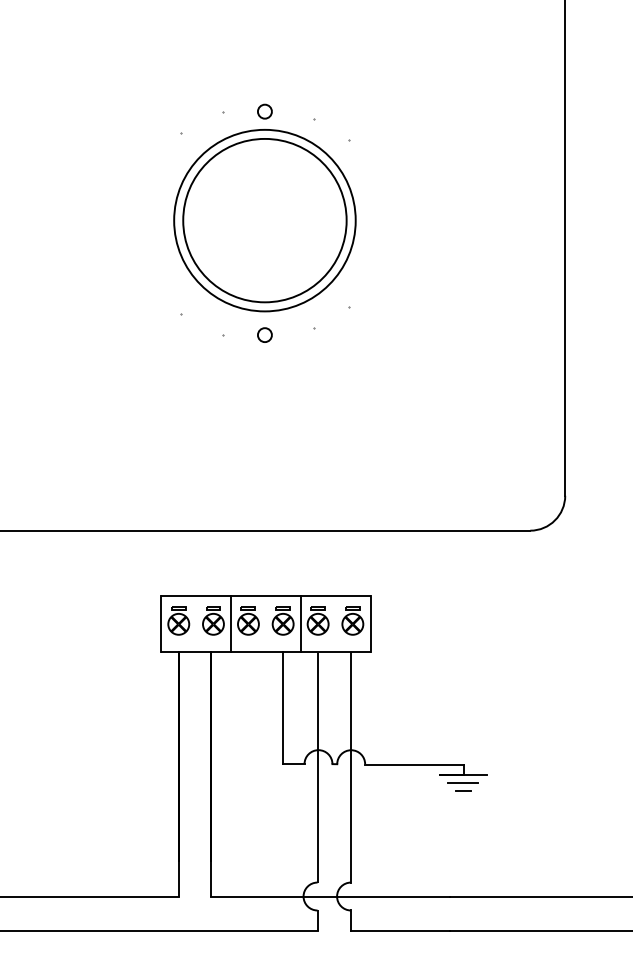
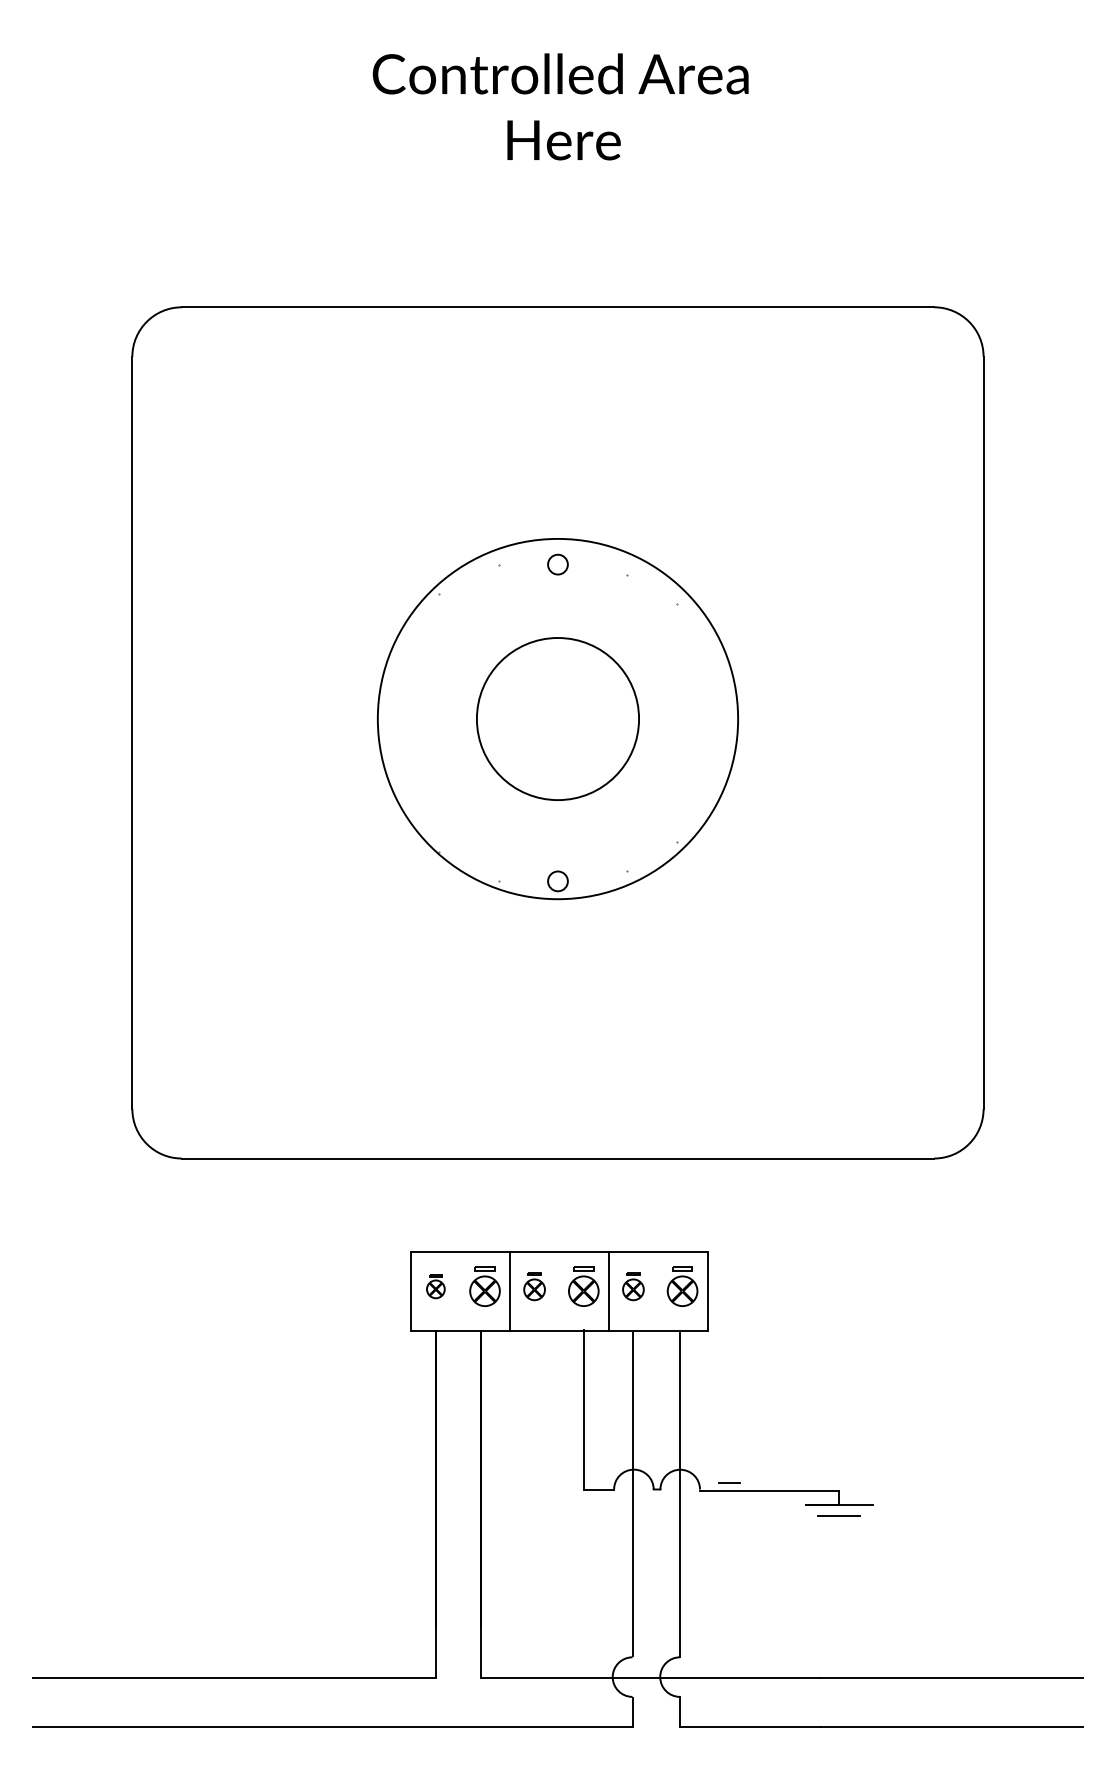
circle: (264, 220) -> (557, 718), size x0.7
circle: (264, 220) -> (557, 718), size x1.4
part: (178, 620) -> (435, 1286), size x0.6
part: (248, 620) -> (534, 1286), size x0.7
part: (318, 620) -> (633, 1286), size x0.7
line: (463, 790) -> (729, 1482), moved

